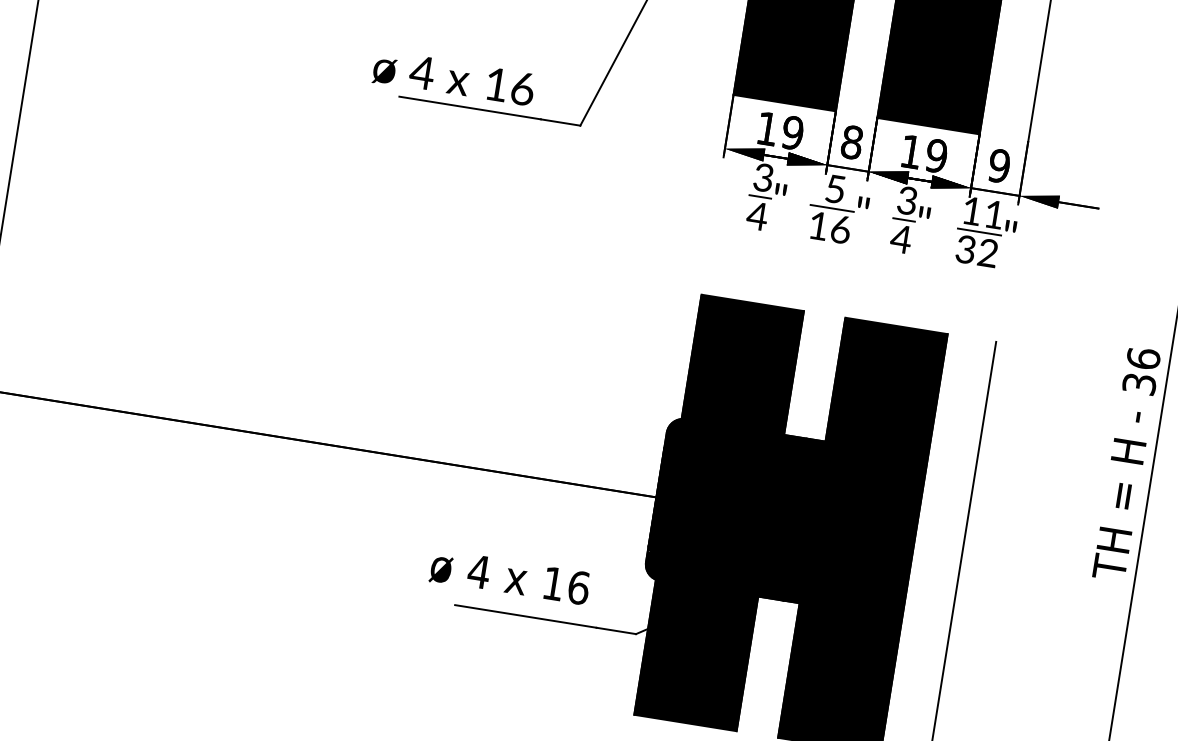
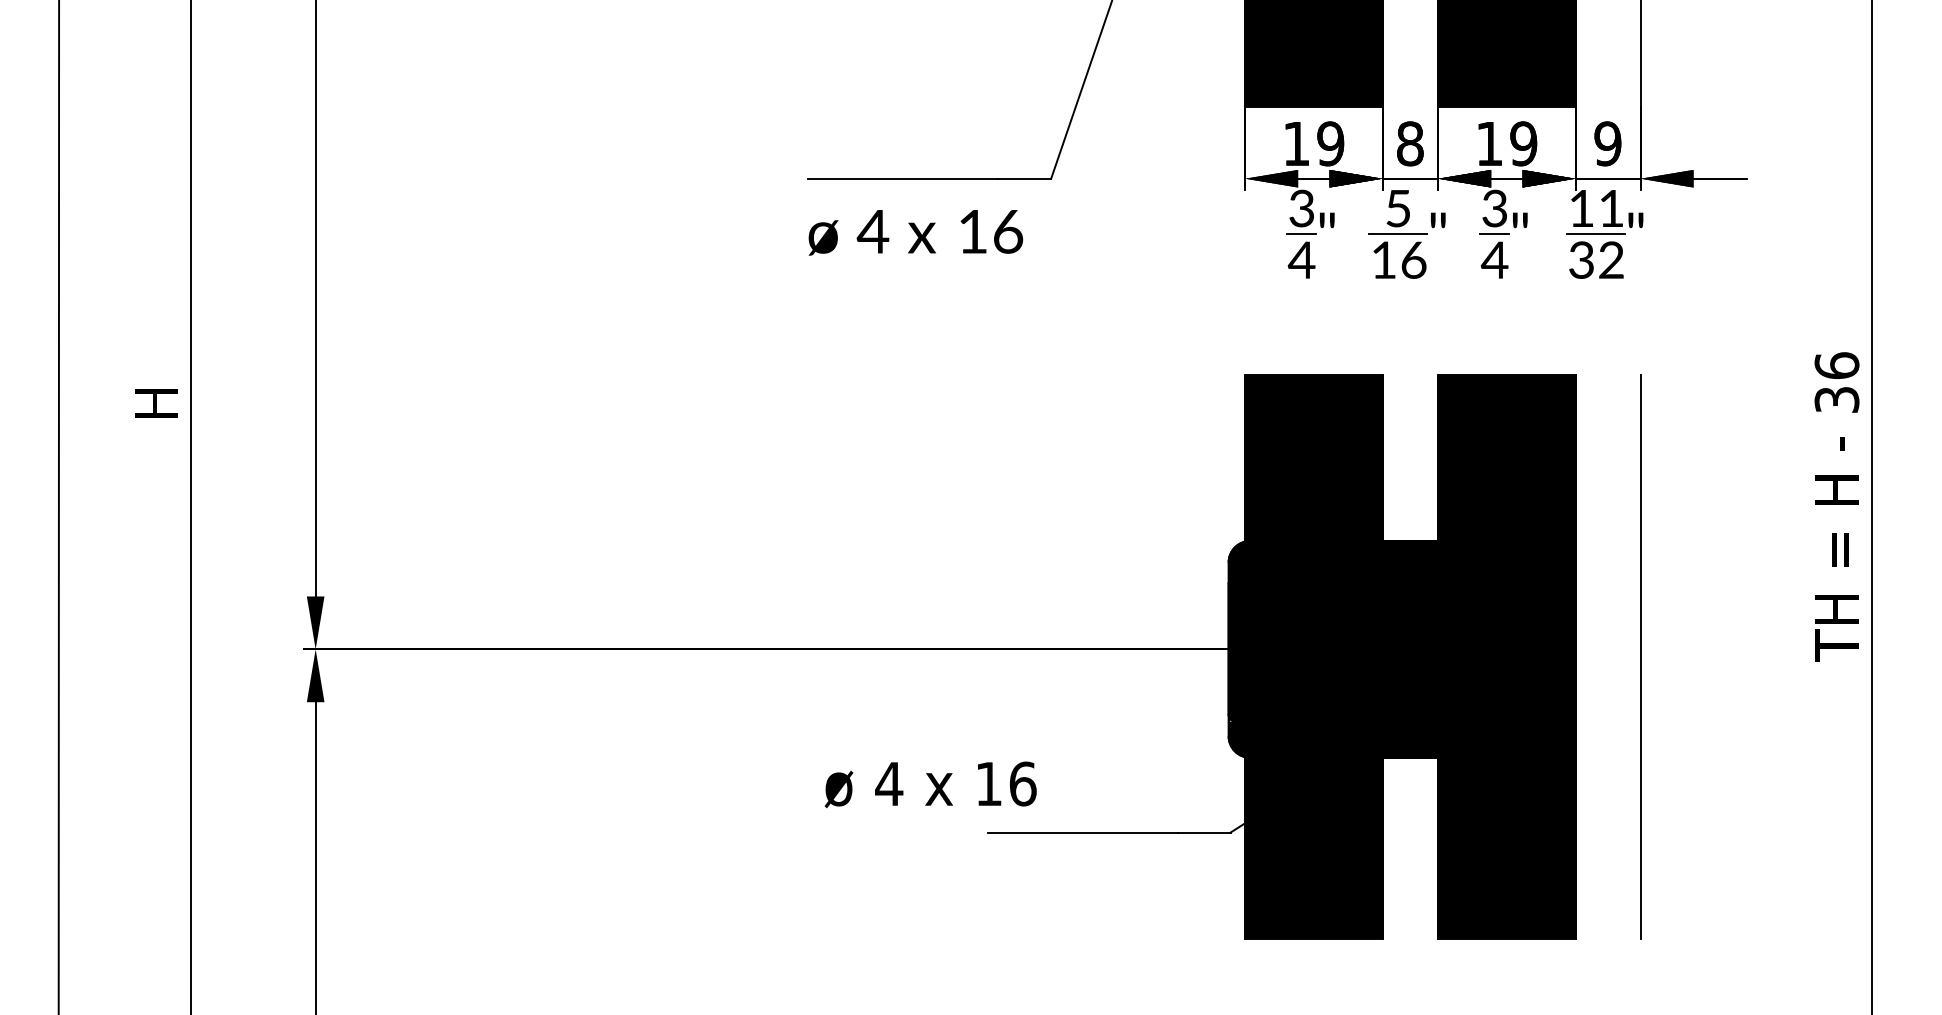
text: (453, 78) -> (915, 232), moved
text: (509, 577) -> (930, 784), moved

